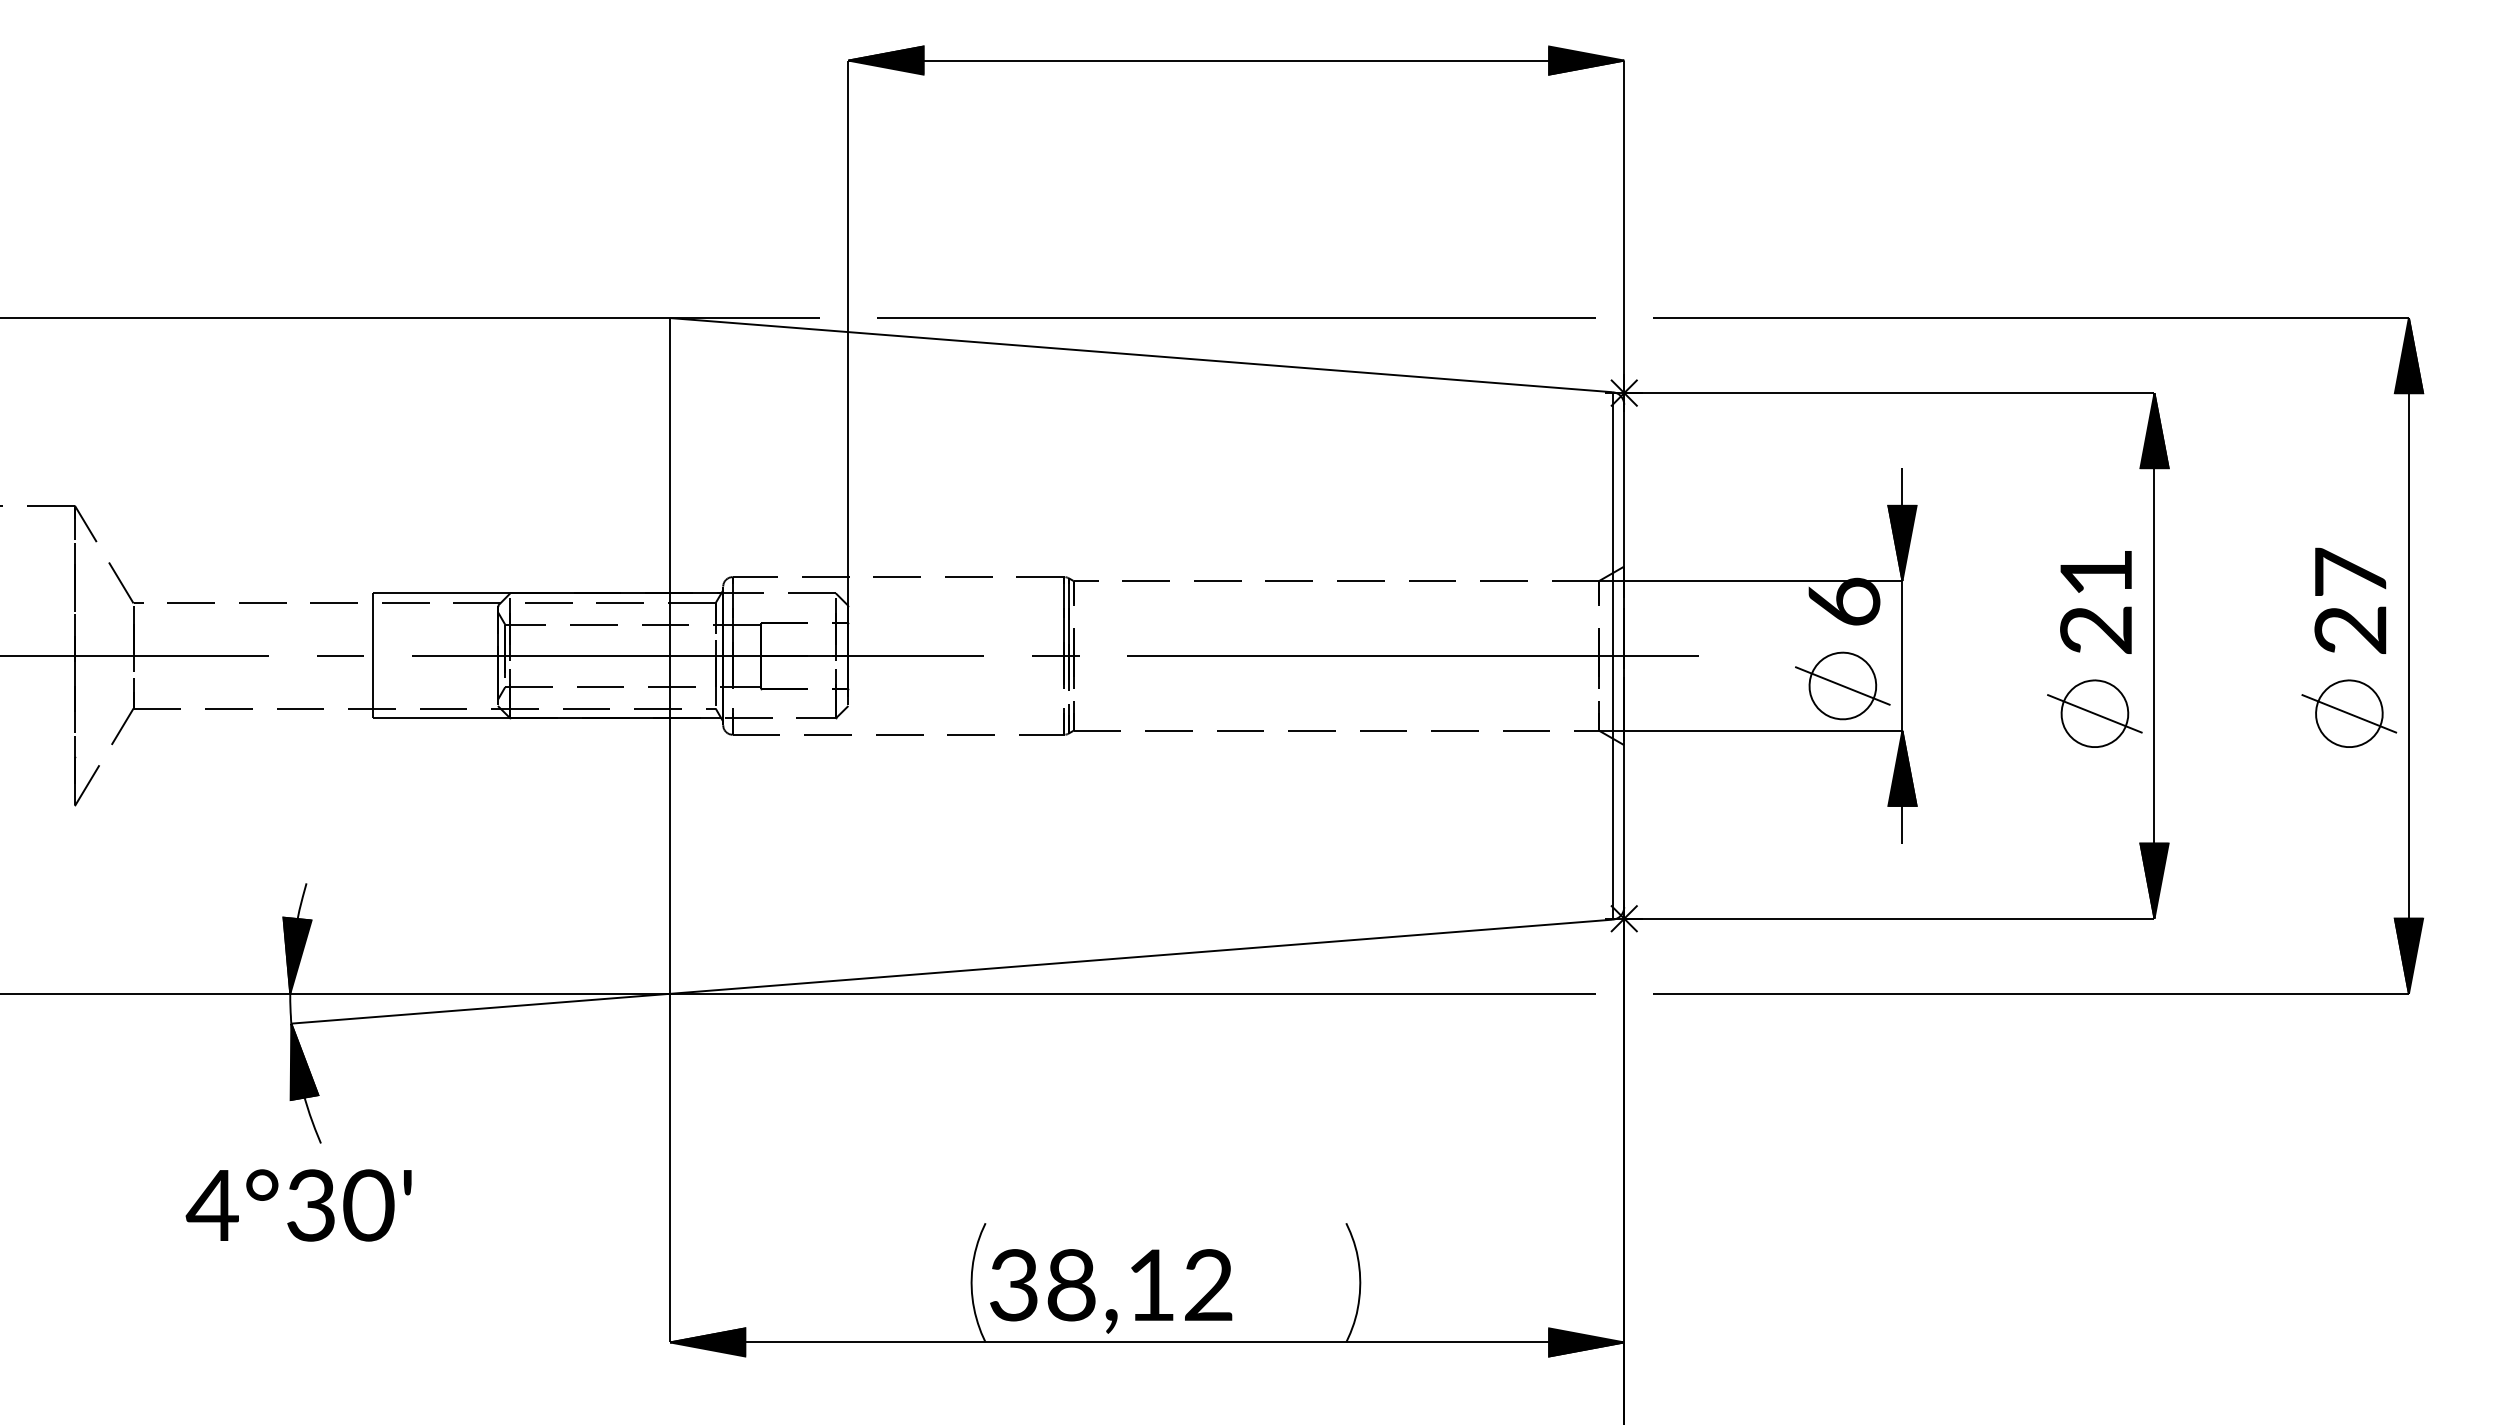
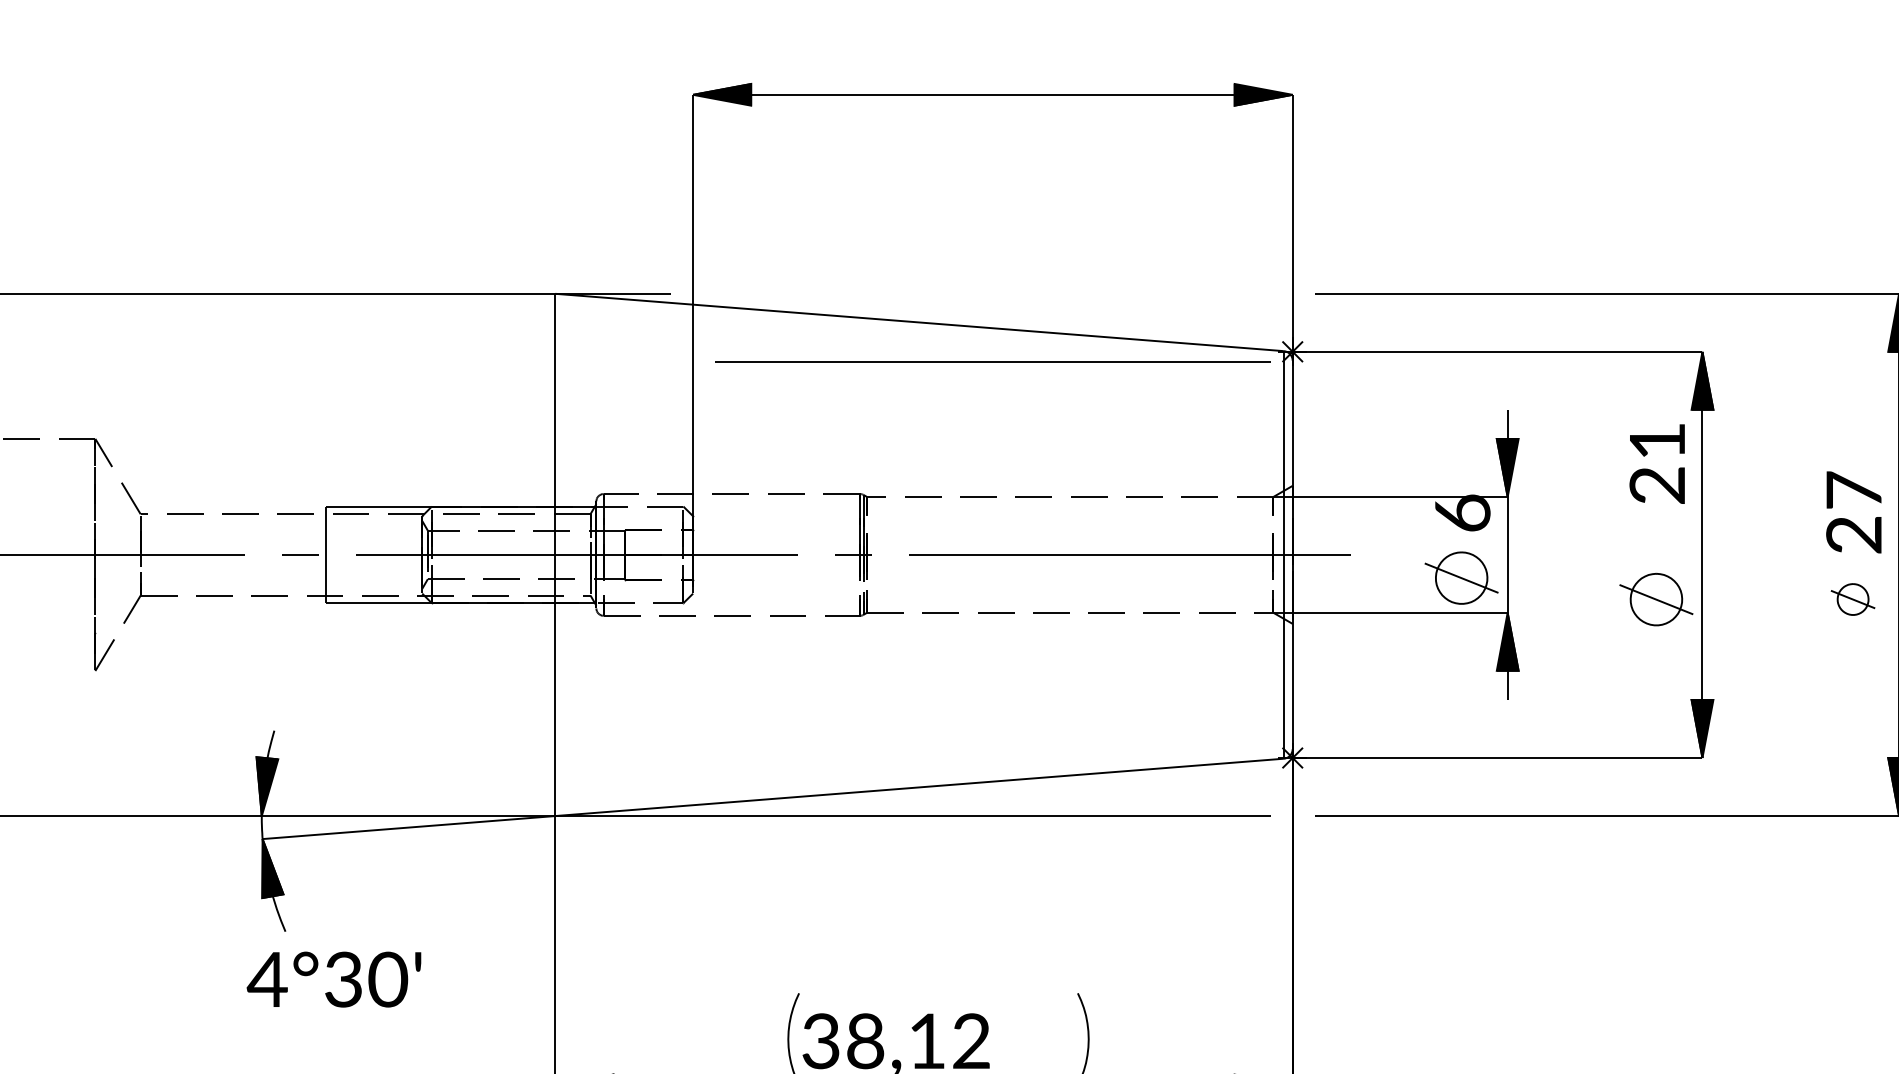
line: (1236, 317) -> (993, 361), moved
text: (2095, 602) -> (1656, 464), moved
part: (2349, 713) -> (1853, 599), size x0.6
text: (298, 1205) -> (333, 979), moved

